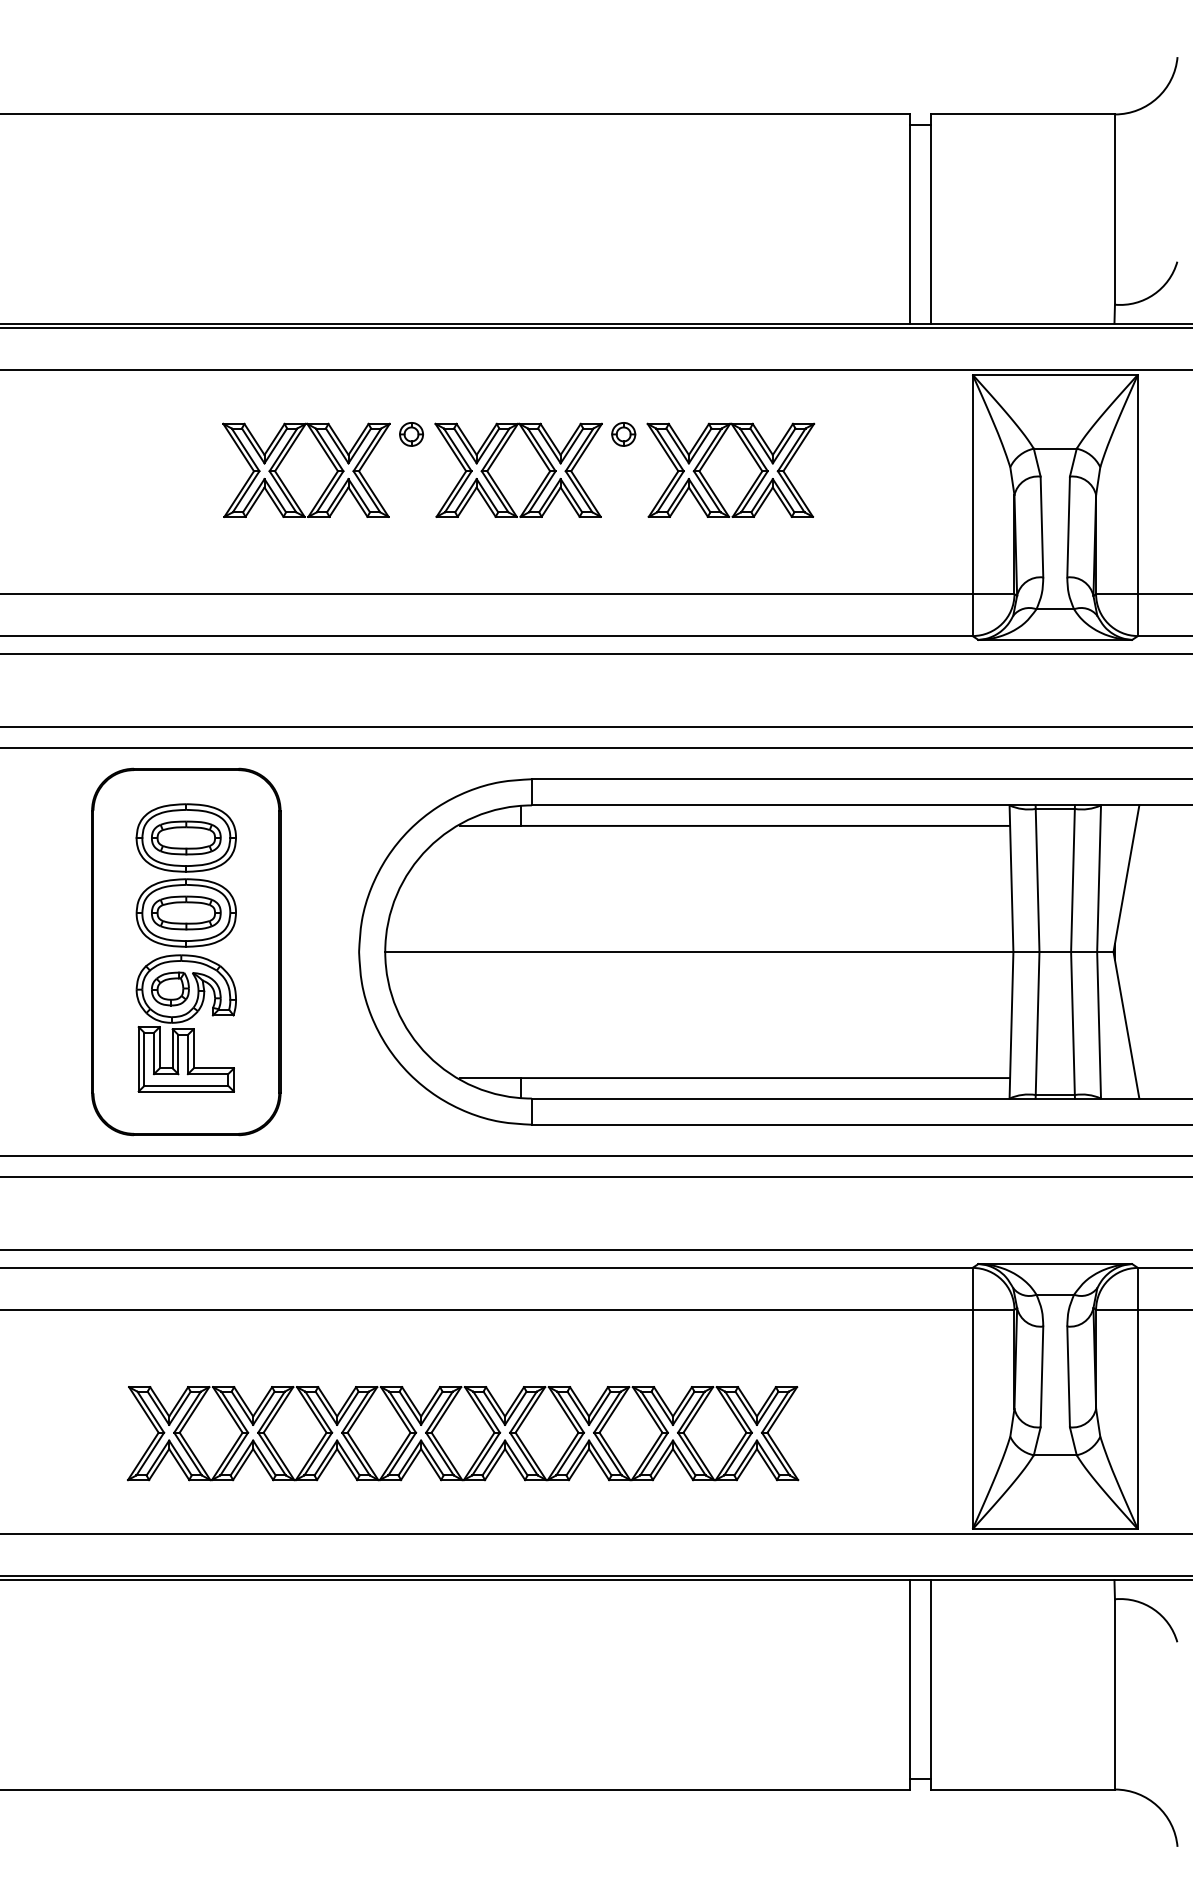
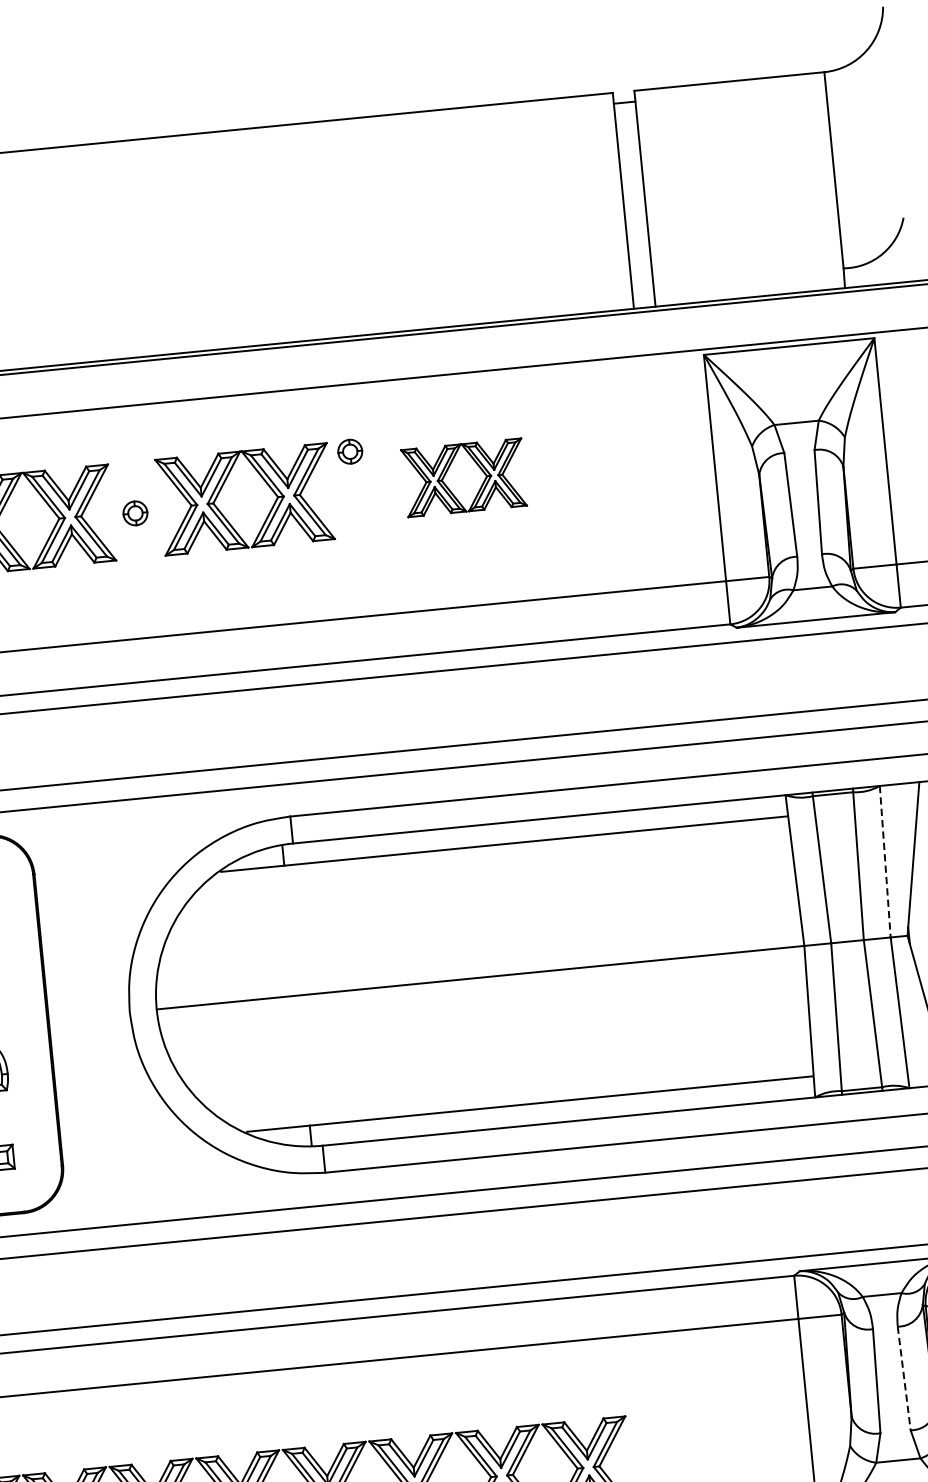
part: (411, 434) -> (135, 513), moved
part: (730, 469) -> (463, 477), size x0.7
line: (1099, 879) -> (885, 862), solid -> dashed
line: (1068, 1377) -> (904, 1379), solid -> dashed

